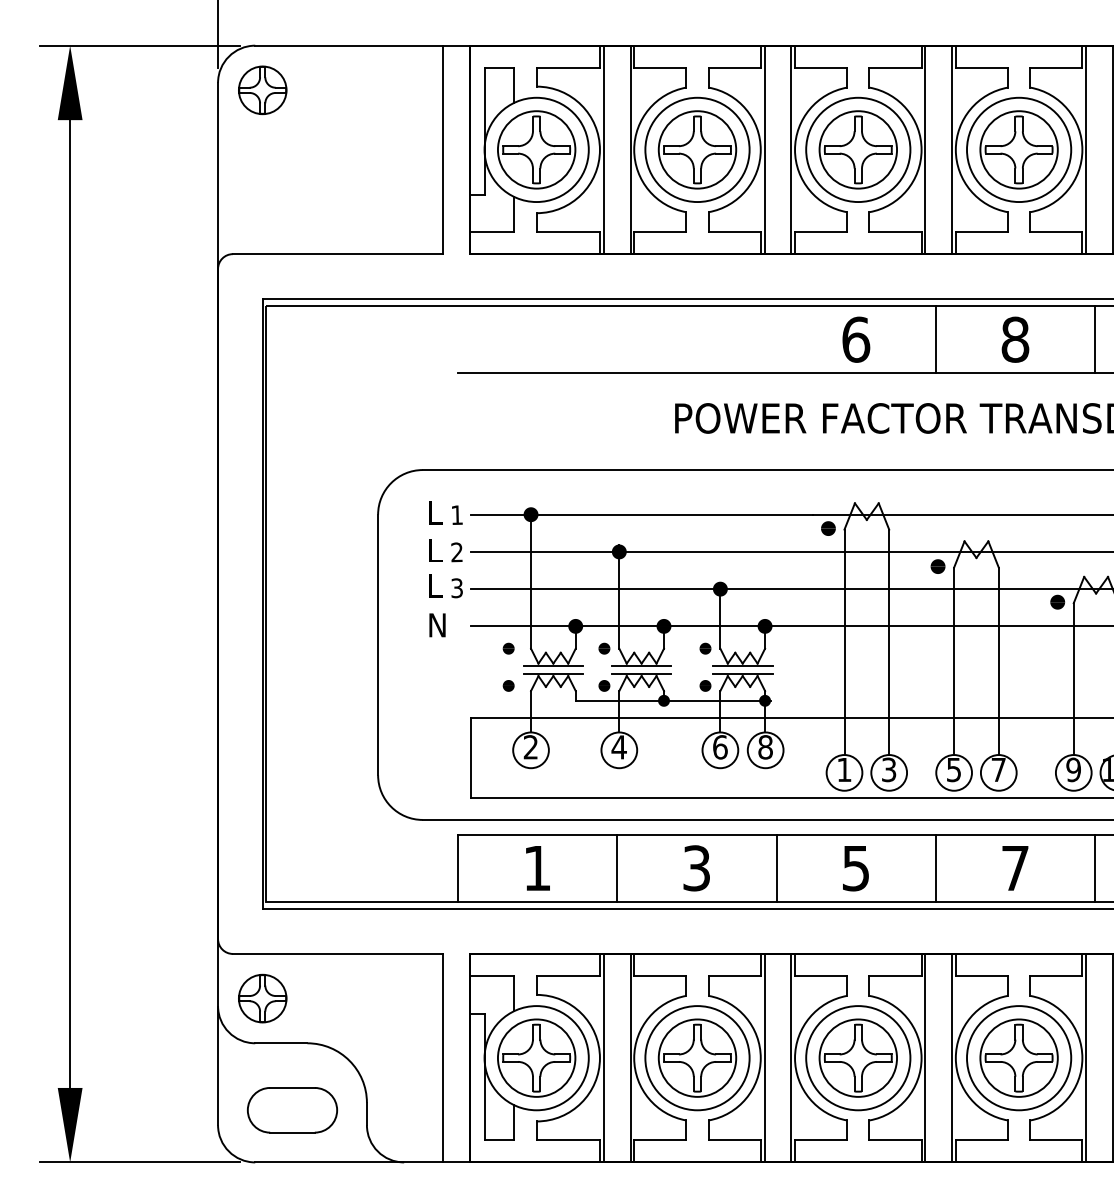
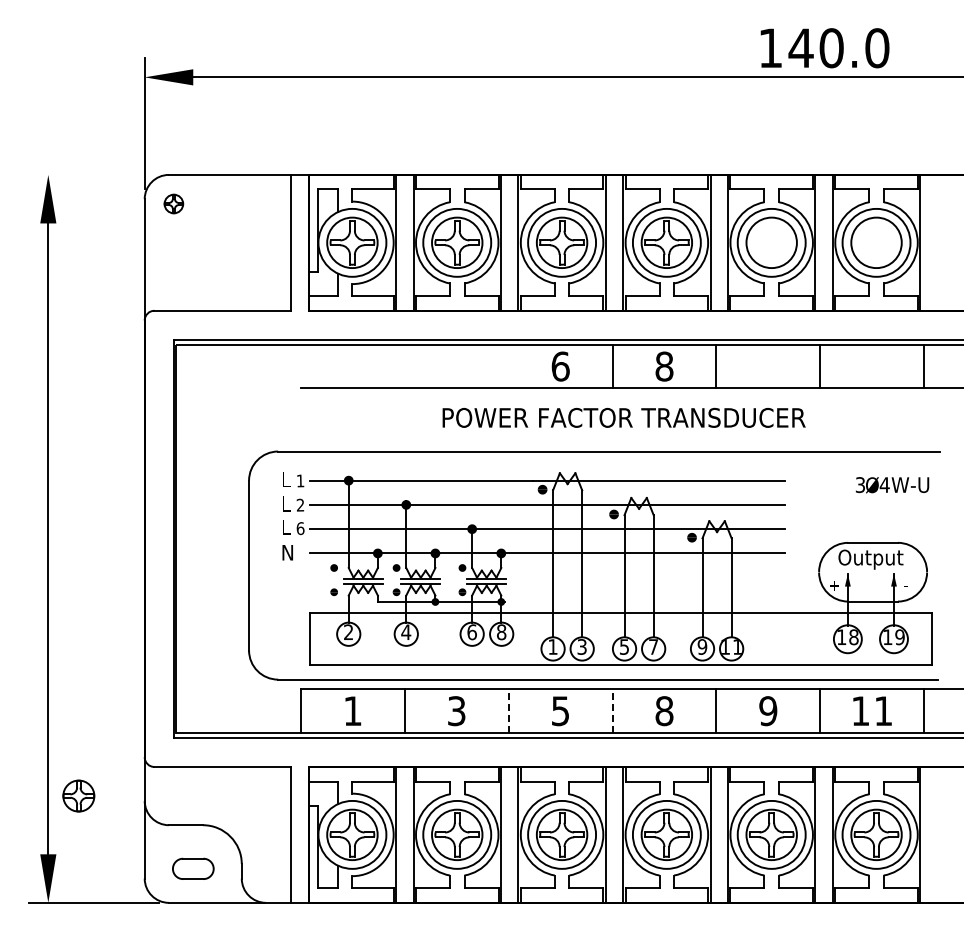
line: (139, 45) -> (93, 174), removed
part: (262, 89) -> (173, 203), size x0.6
text: (457, 588) -> (300, 528), 3 -> 6
line: (776, 868) -> (508, 711), solid -> dashed
line: (935, 868) -> (612, 711), solid -> dashed
text: (1015, 868) -> (664, 711), 7 -> 8
part: (262, 997) -> (78, 795), moved
part: (292, 1109) -> (193, 868), size x0.7

